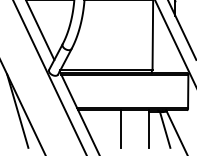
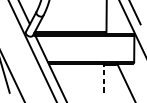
line: (120, 128) -> (81, 77), removed
line: (149, 129) -> (104, 78), solid -> dashed
line: (165, 129) -> (116, 78), removed

